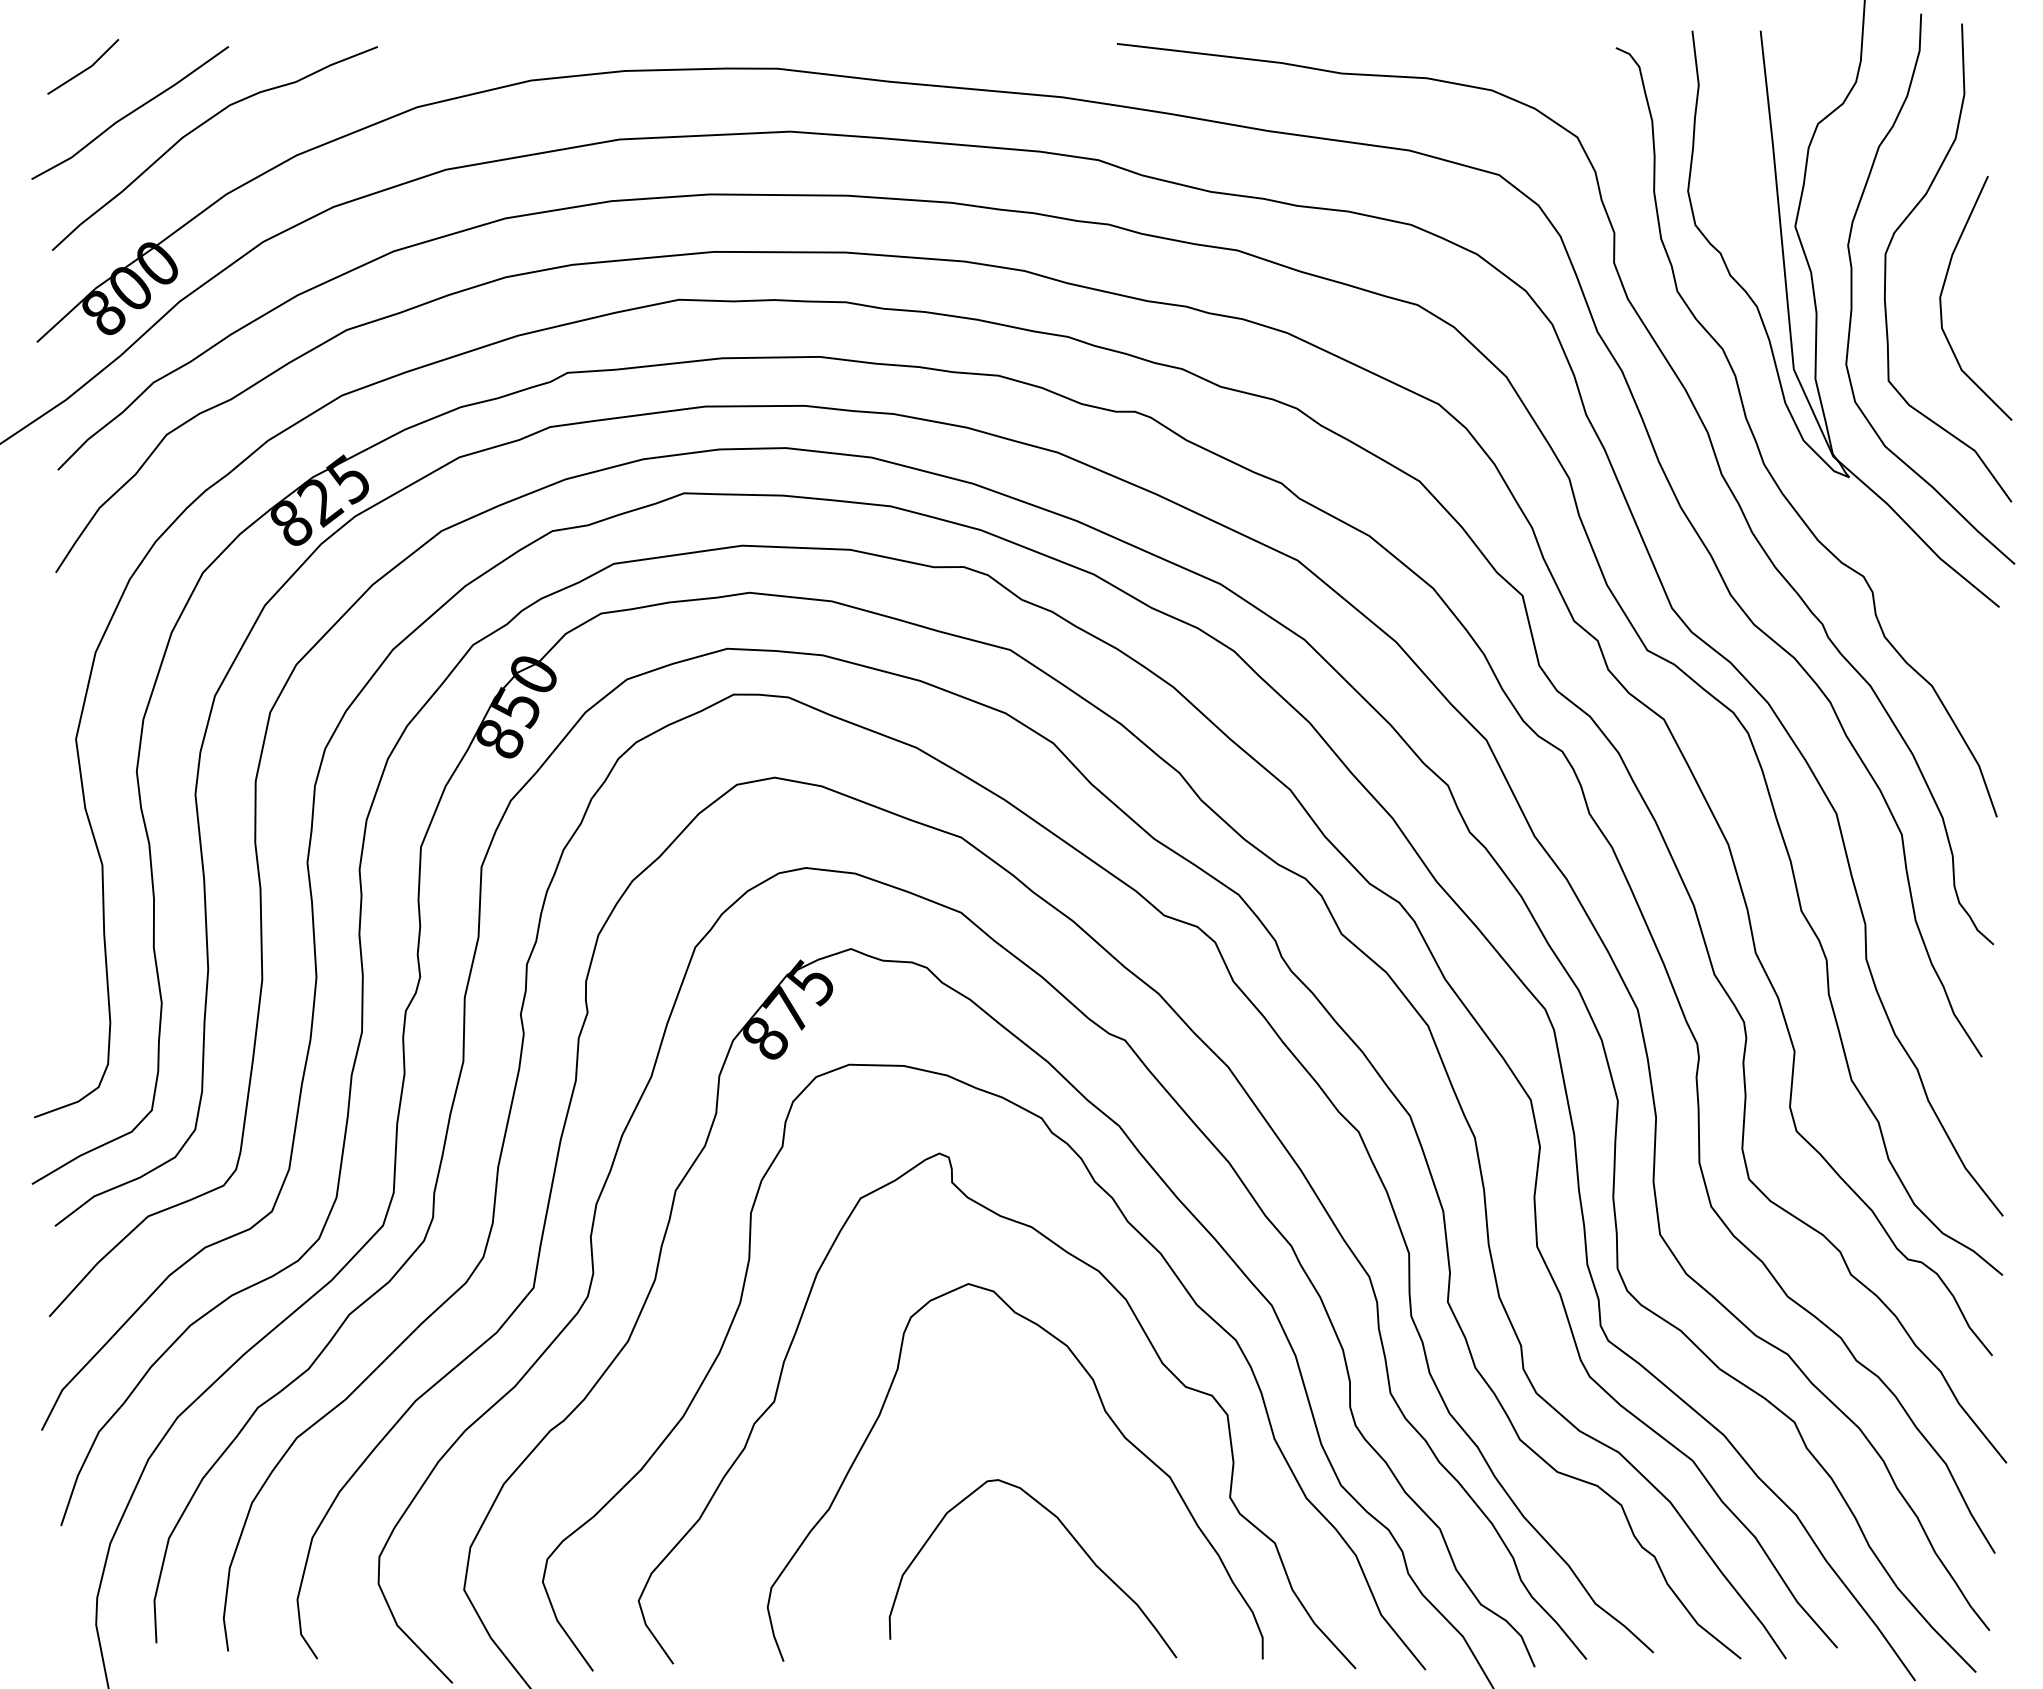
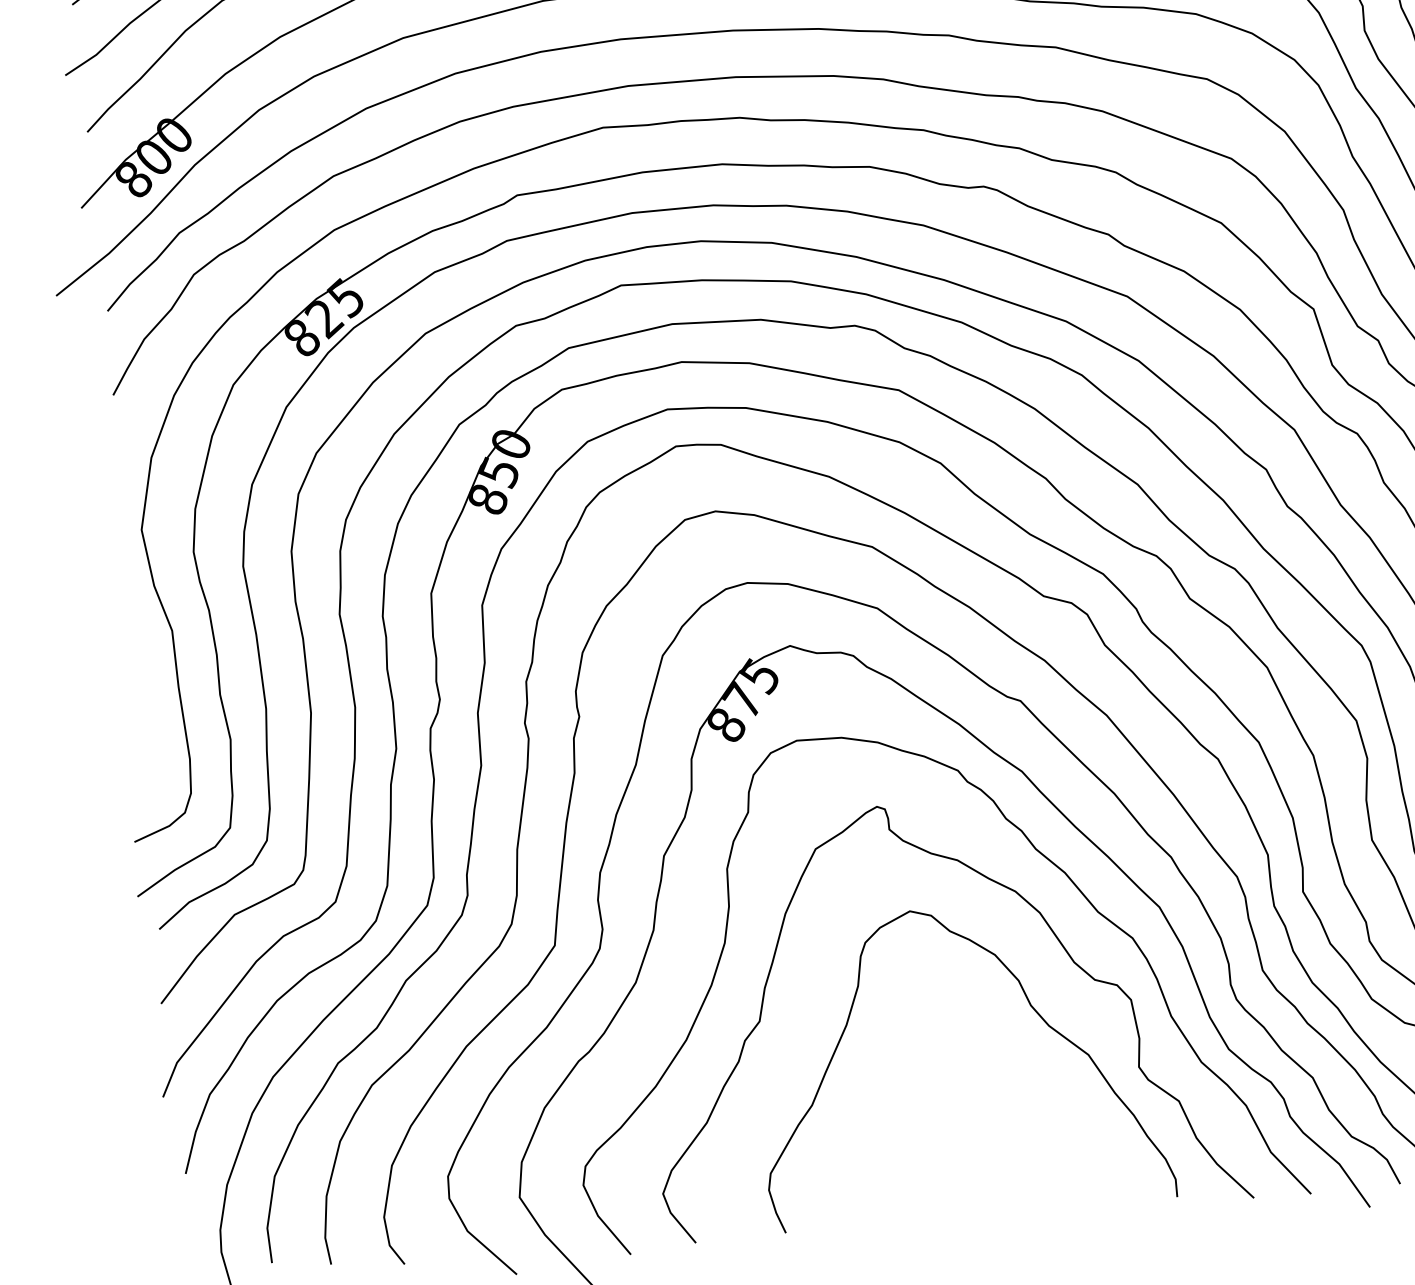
part: (1073, 1539) -> (1014, 1112), removed

